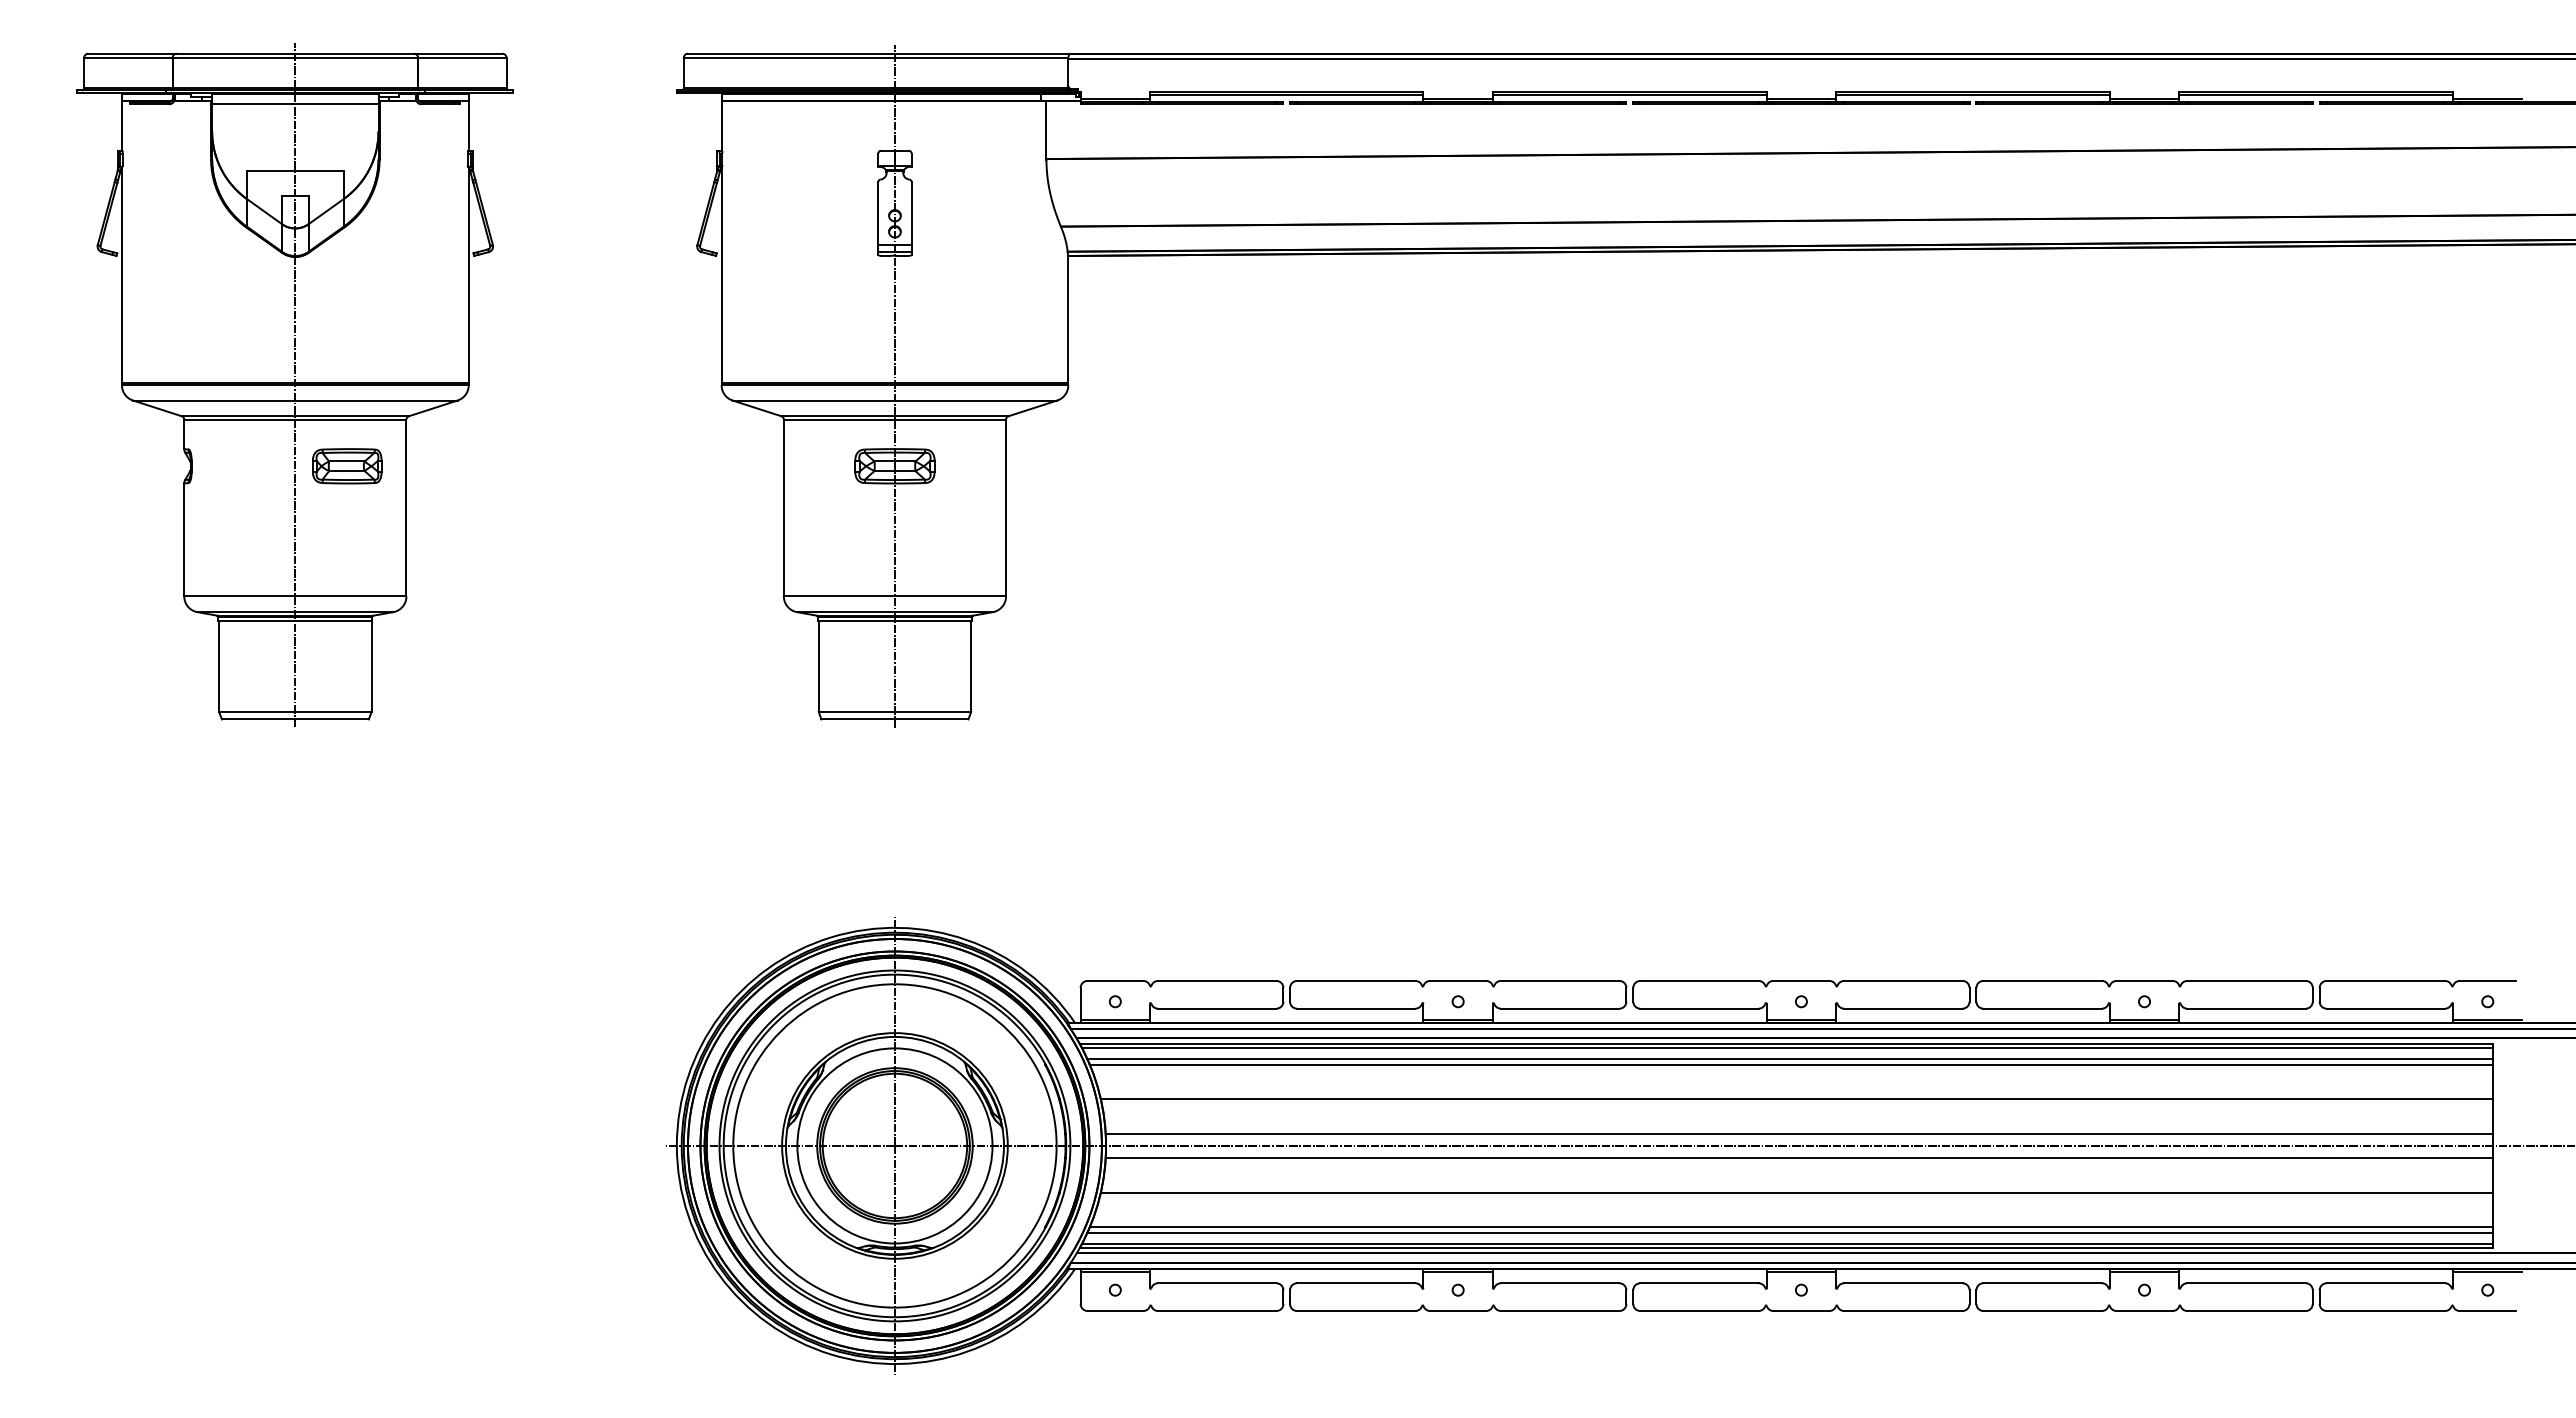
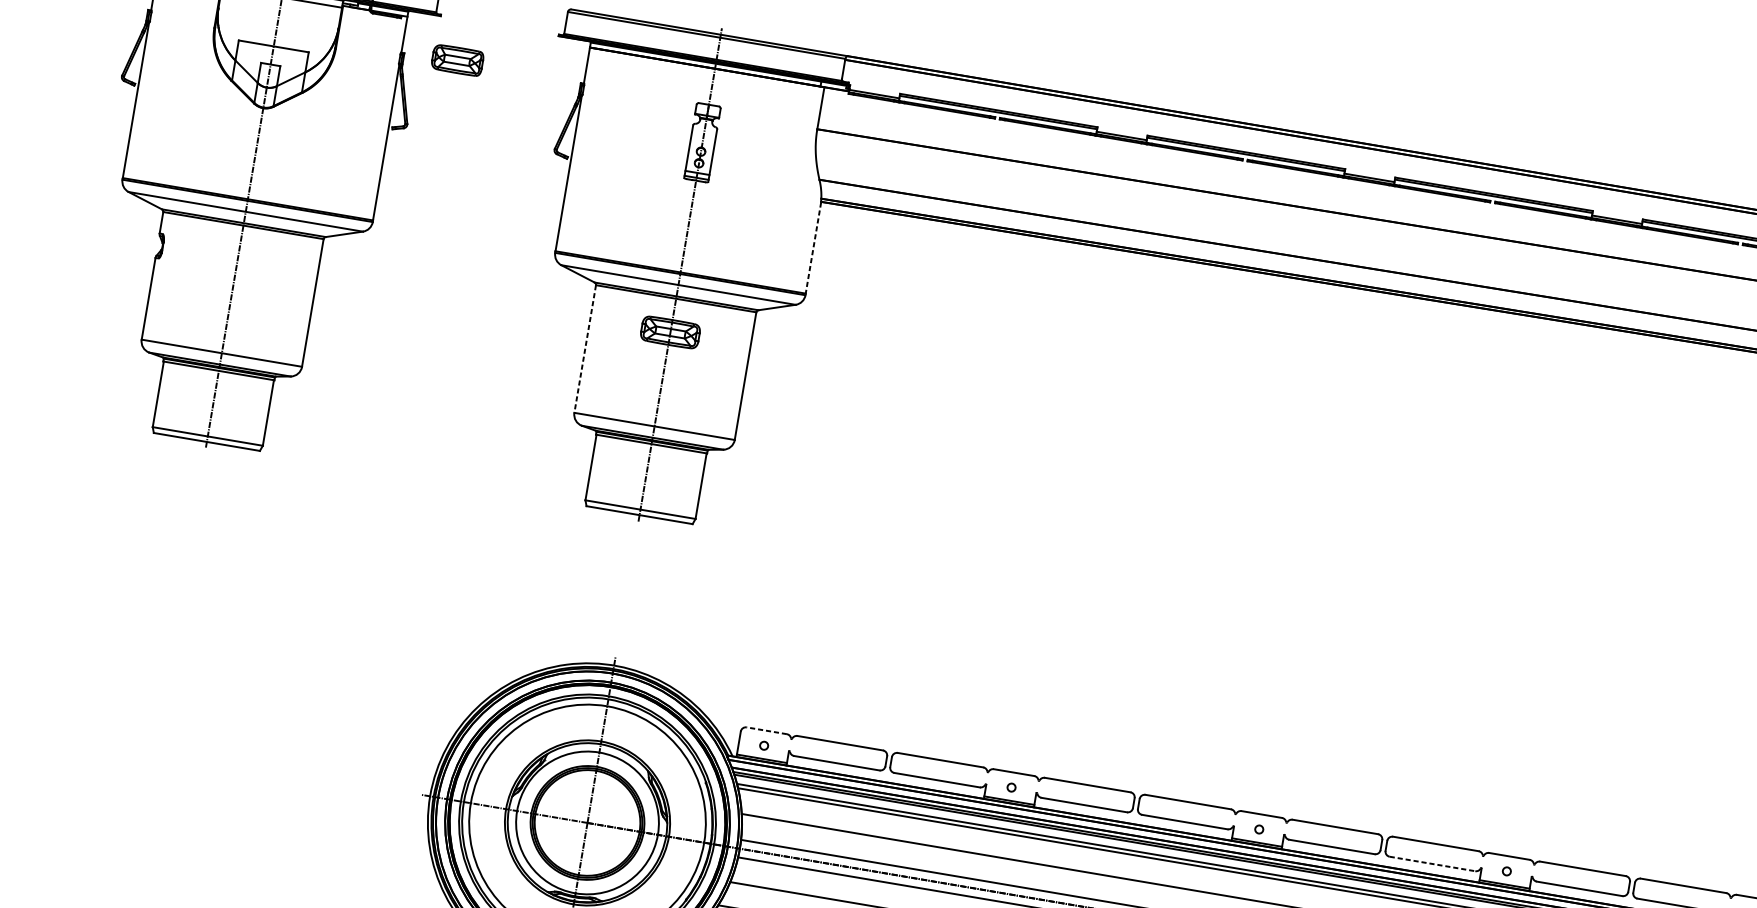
line: (1068, 321) -> (813, 249), solid -> dashed
part: (347, 466) -> (457, 60), moved
line: (783, 508) -> (584, 349), solid -> dashed
line: (1115, 980) -> (766, 730), solid -> dashed
line: (2043, 1008) -> (1433, 863), solid -> dashed

